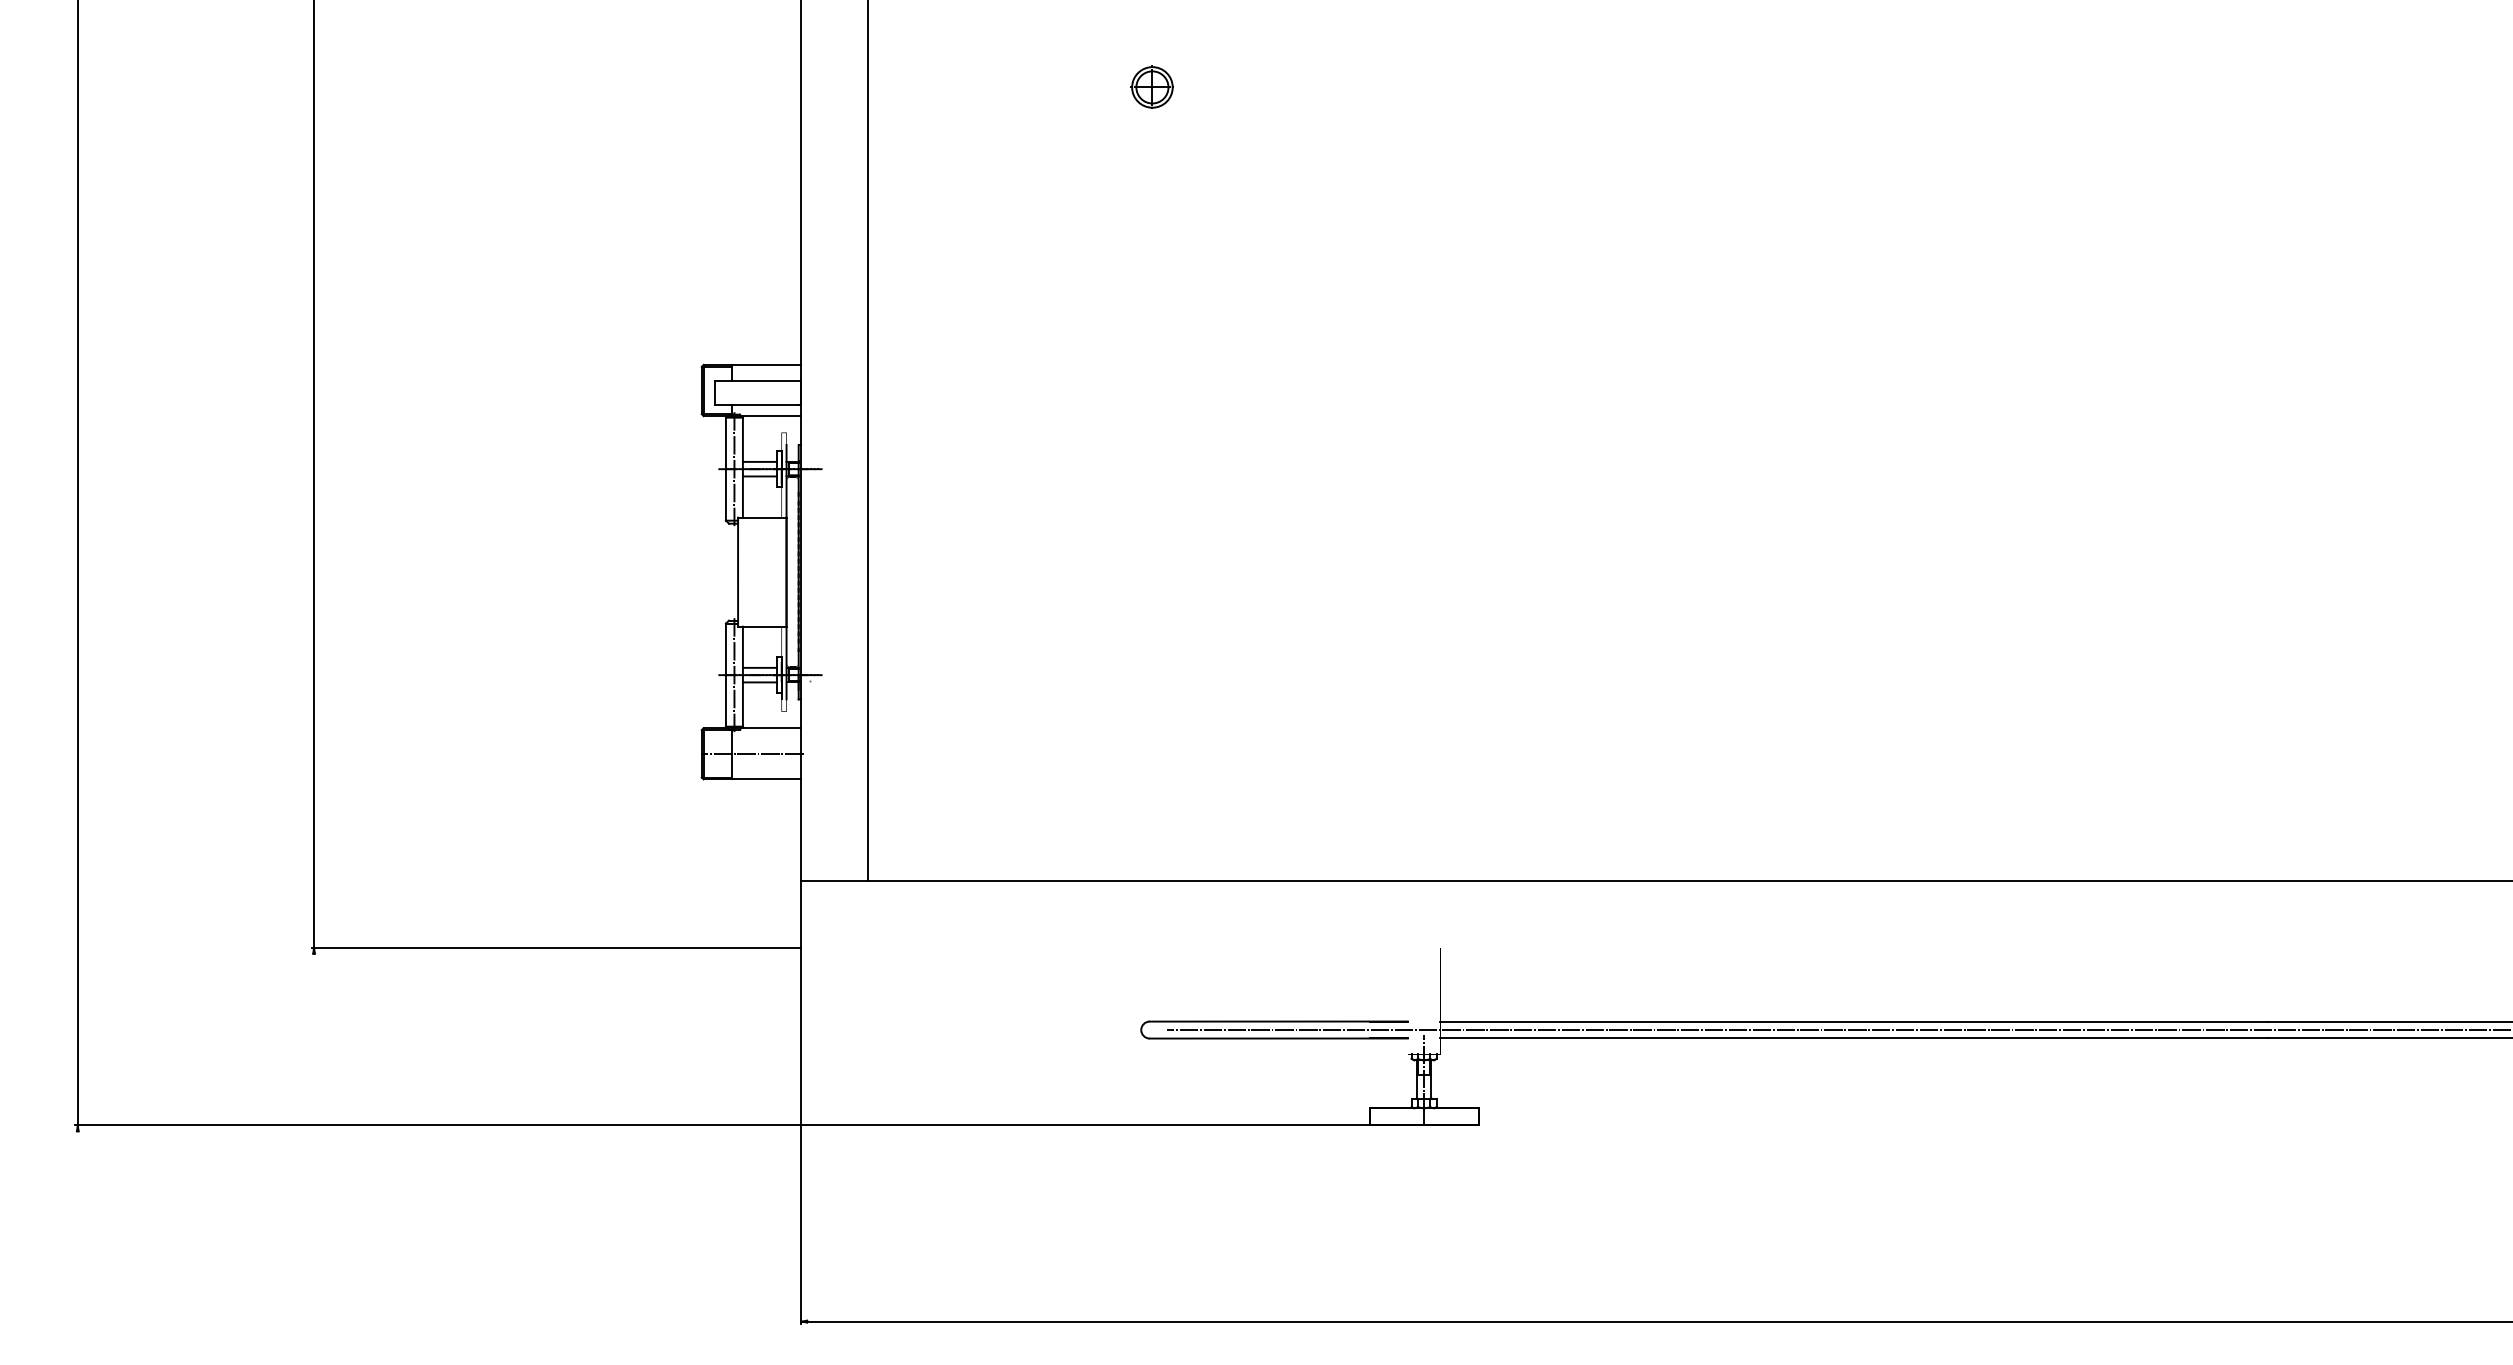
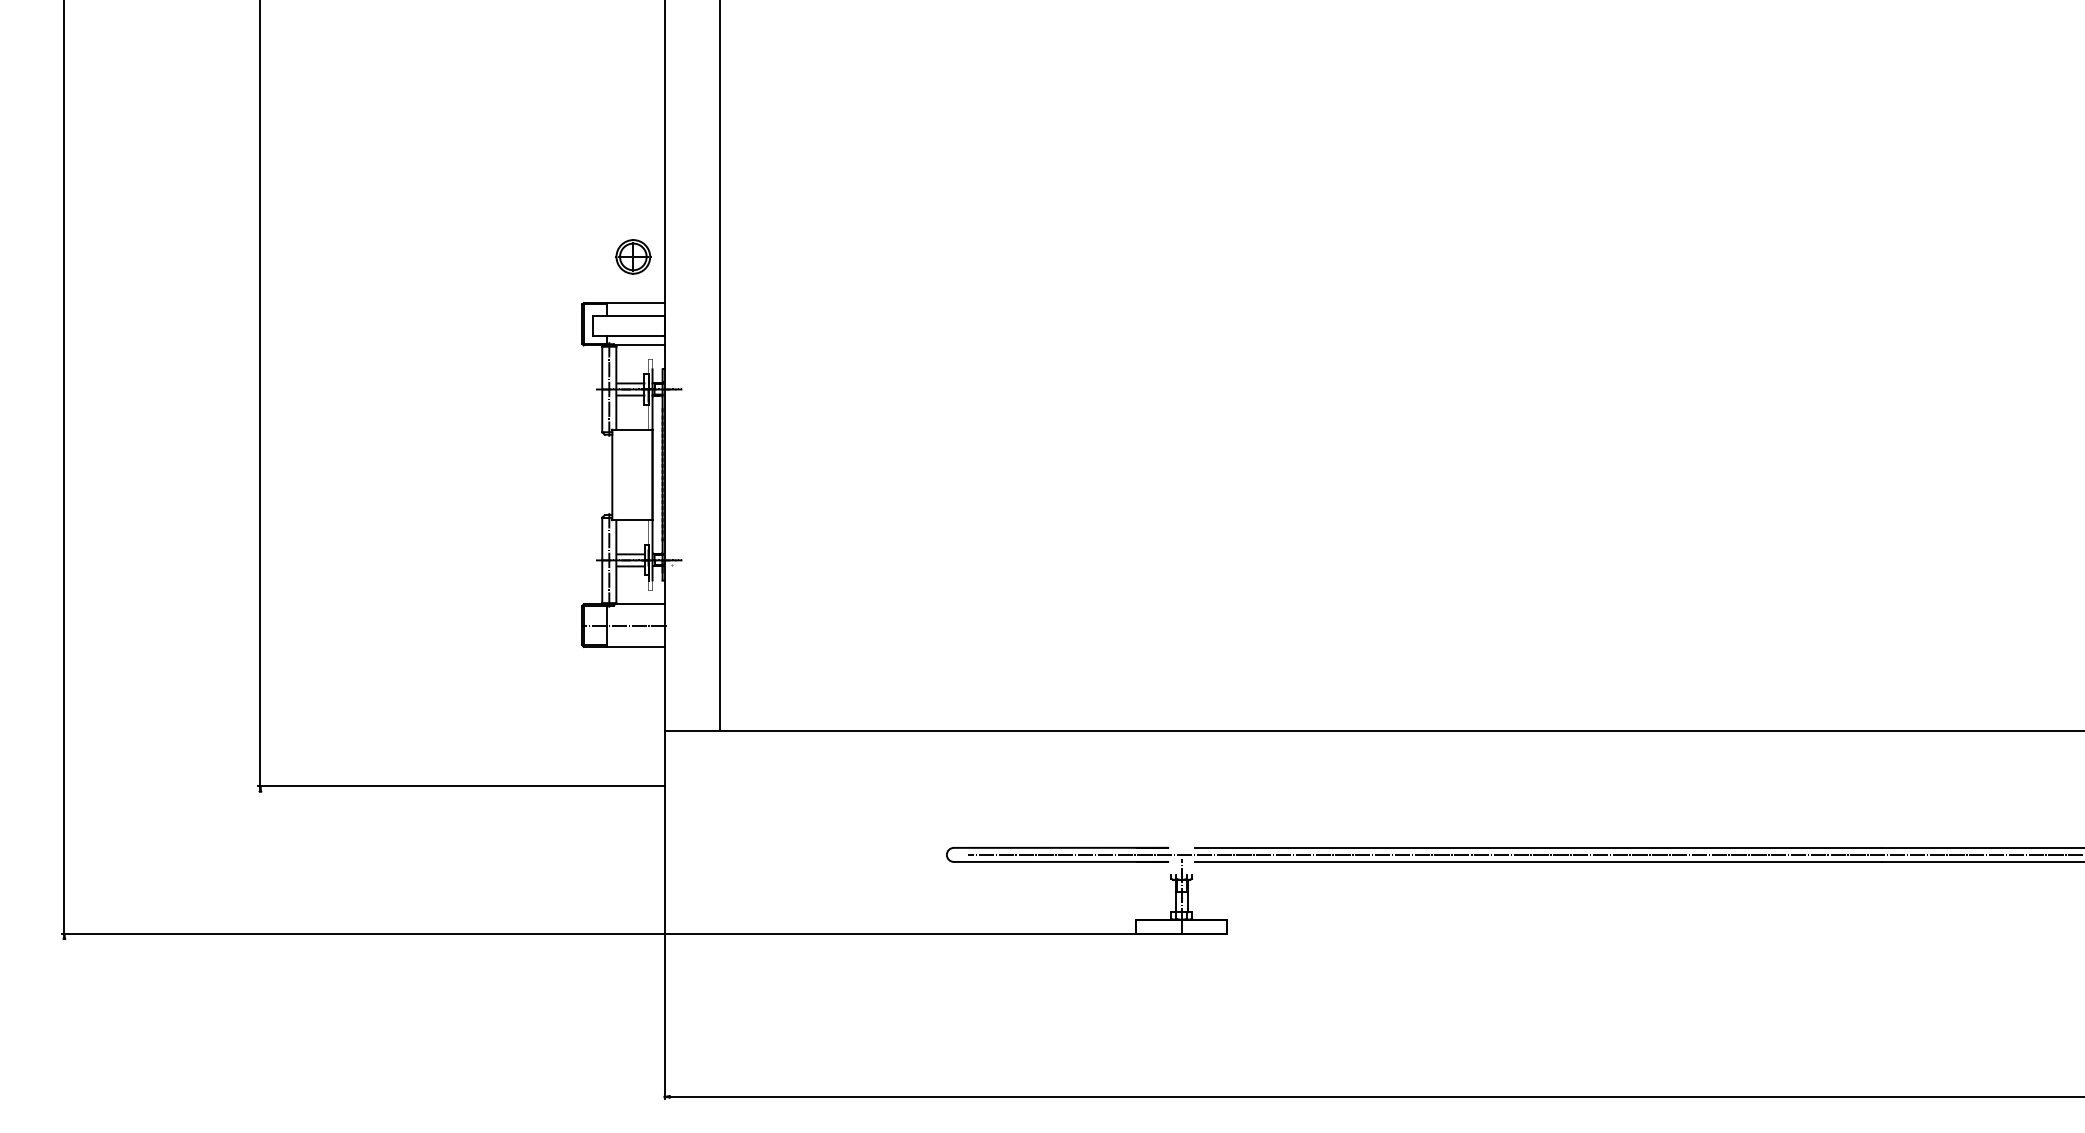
part: (1151, 86) -> (632, 256), moved

